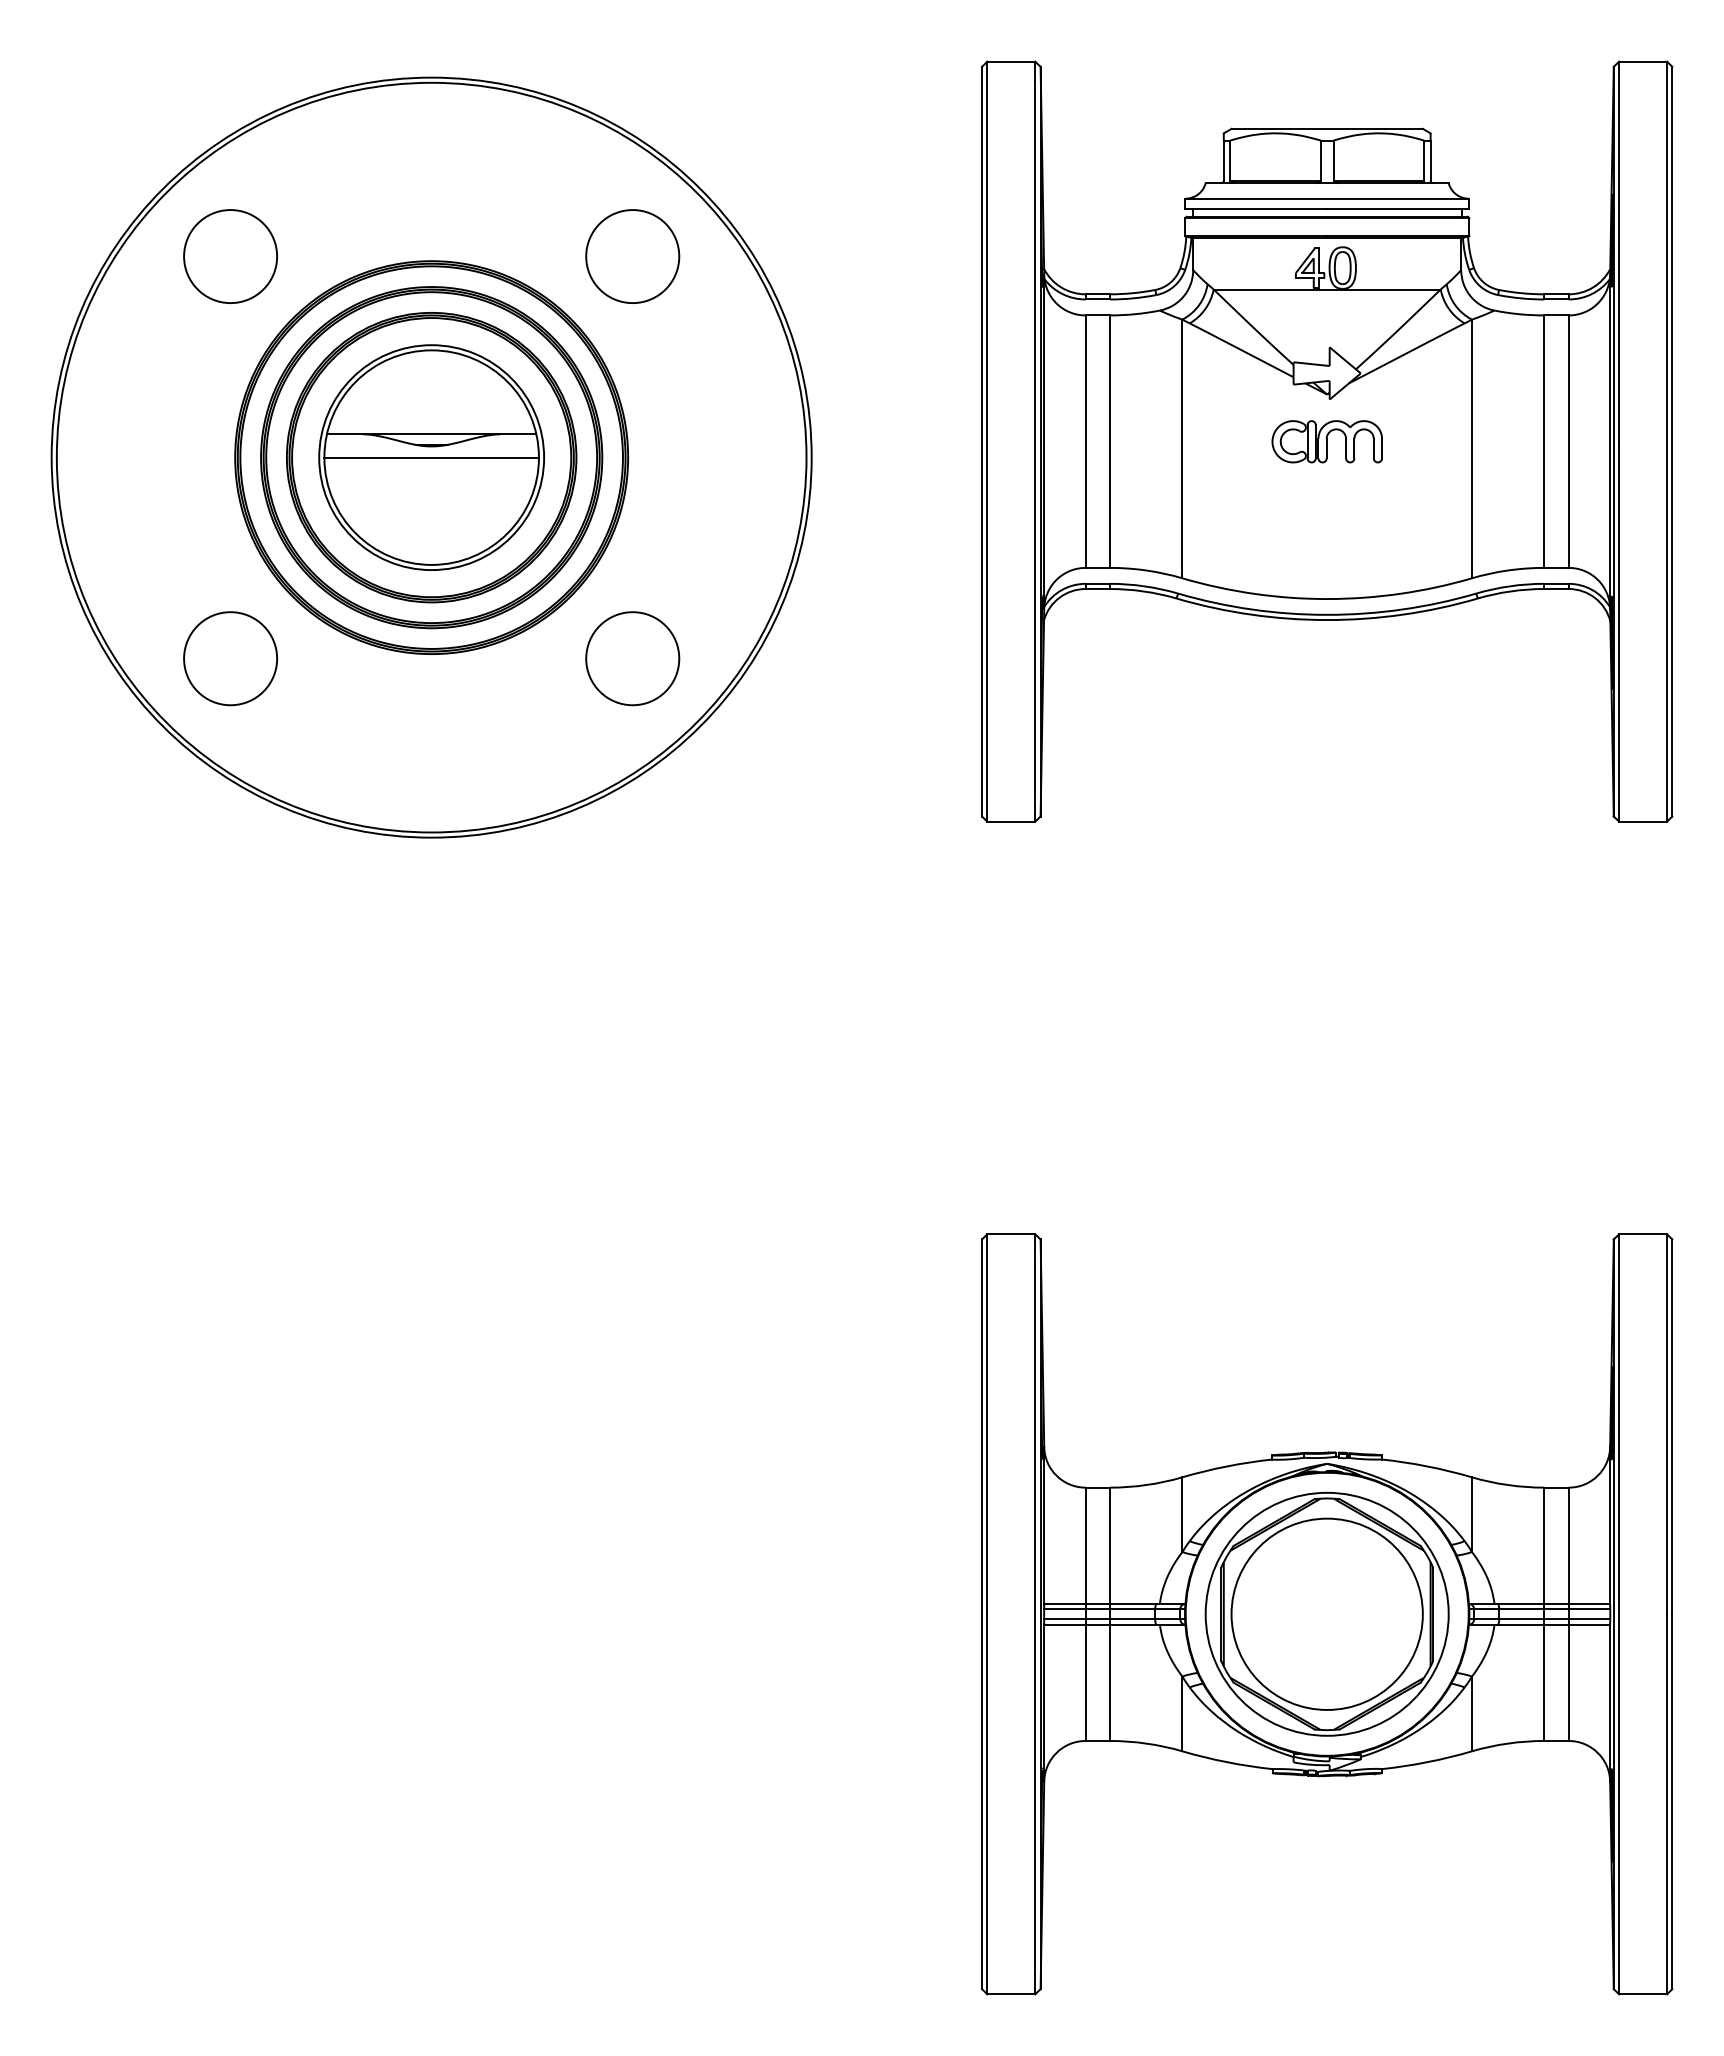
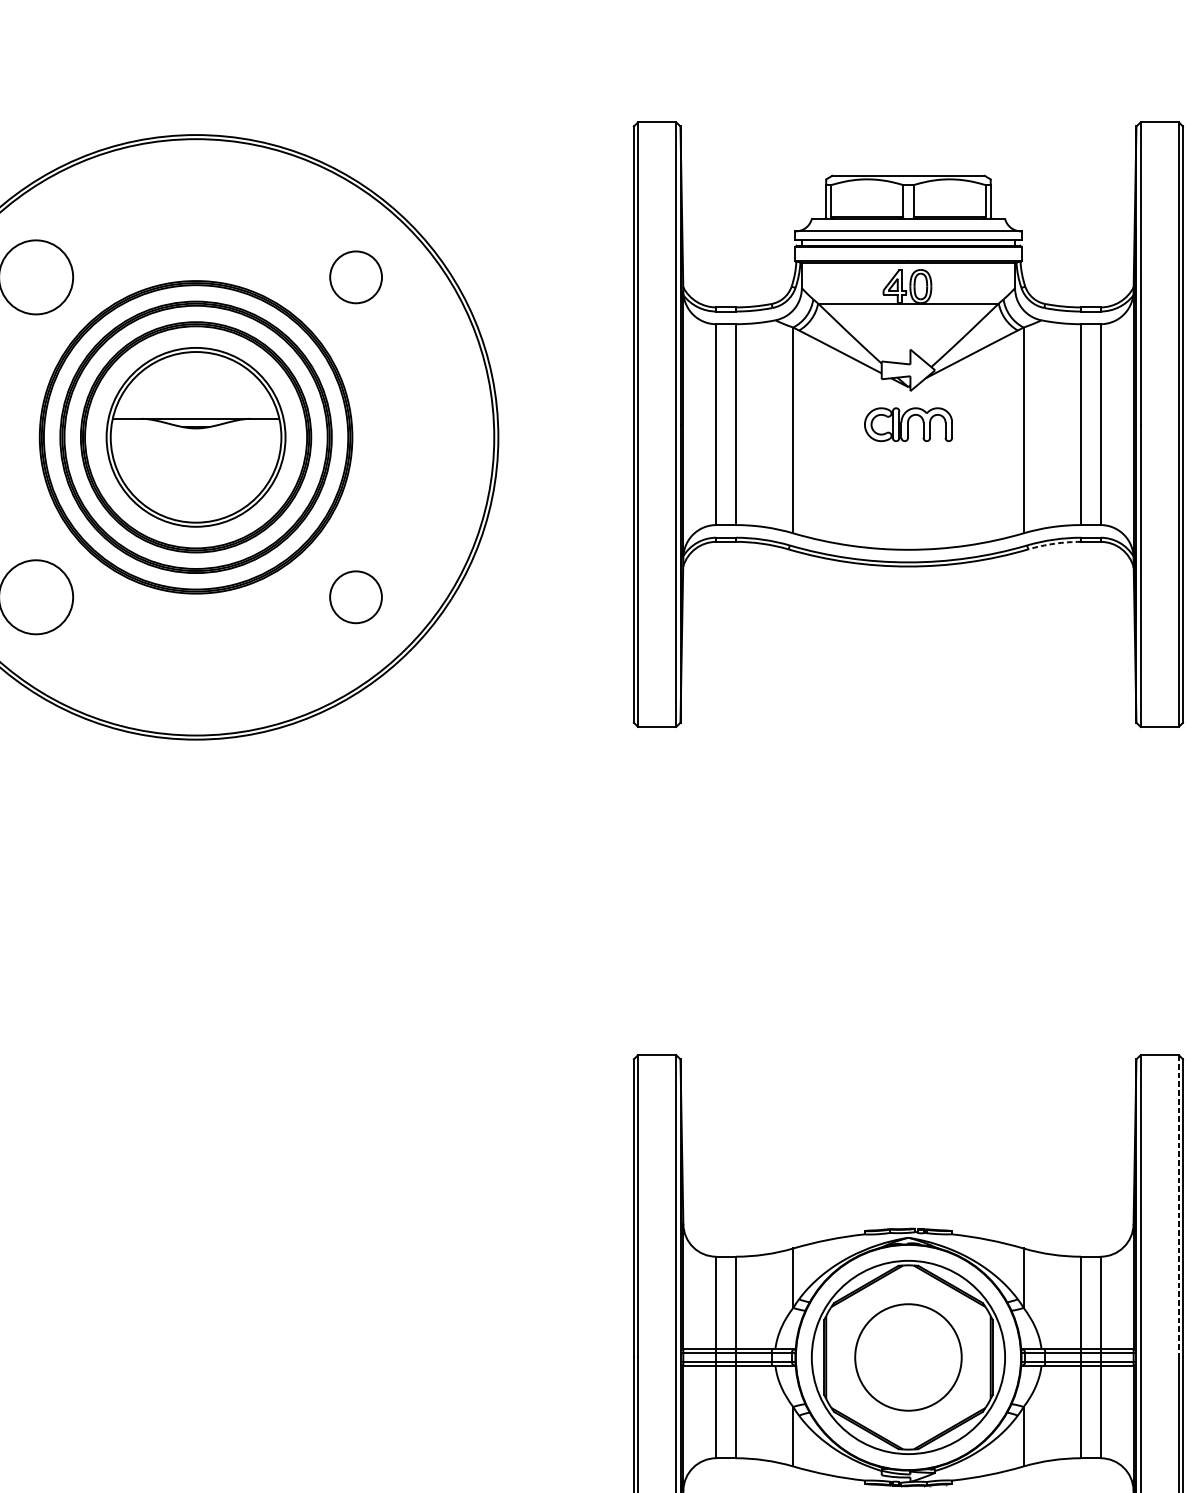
circle: (632, 256) -> (355, 277), size x0.7
line: (431, 457) -> (195, 437), removed
arc: (1510, 591) -> (1054, 543), solid -> dashed
circle: (632, 658) -> (355, 597), size x0.7
line: (1667, 1424) -> (1179, 1206), solid -> dashed
circle: (1326, 1613) -> (907, 1356), size x0.7

